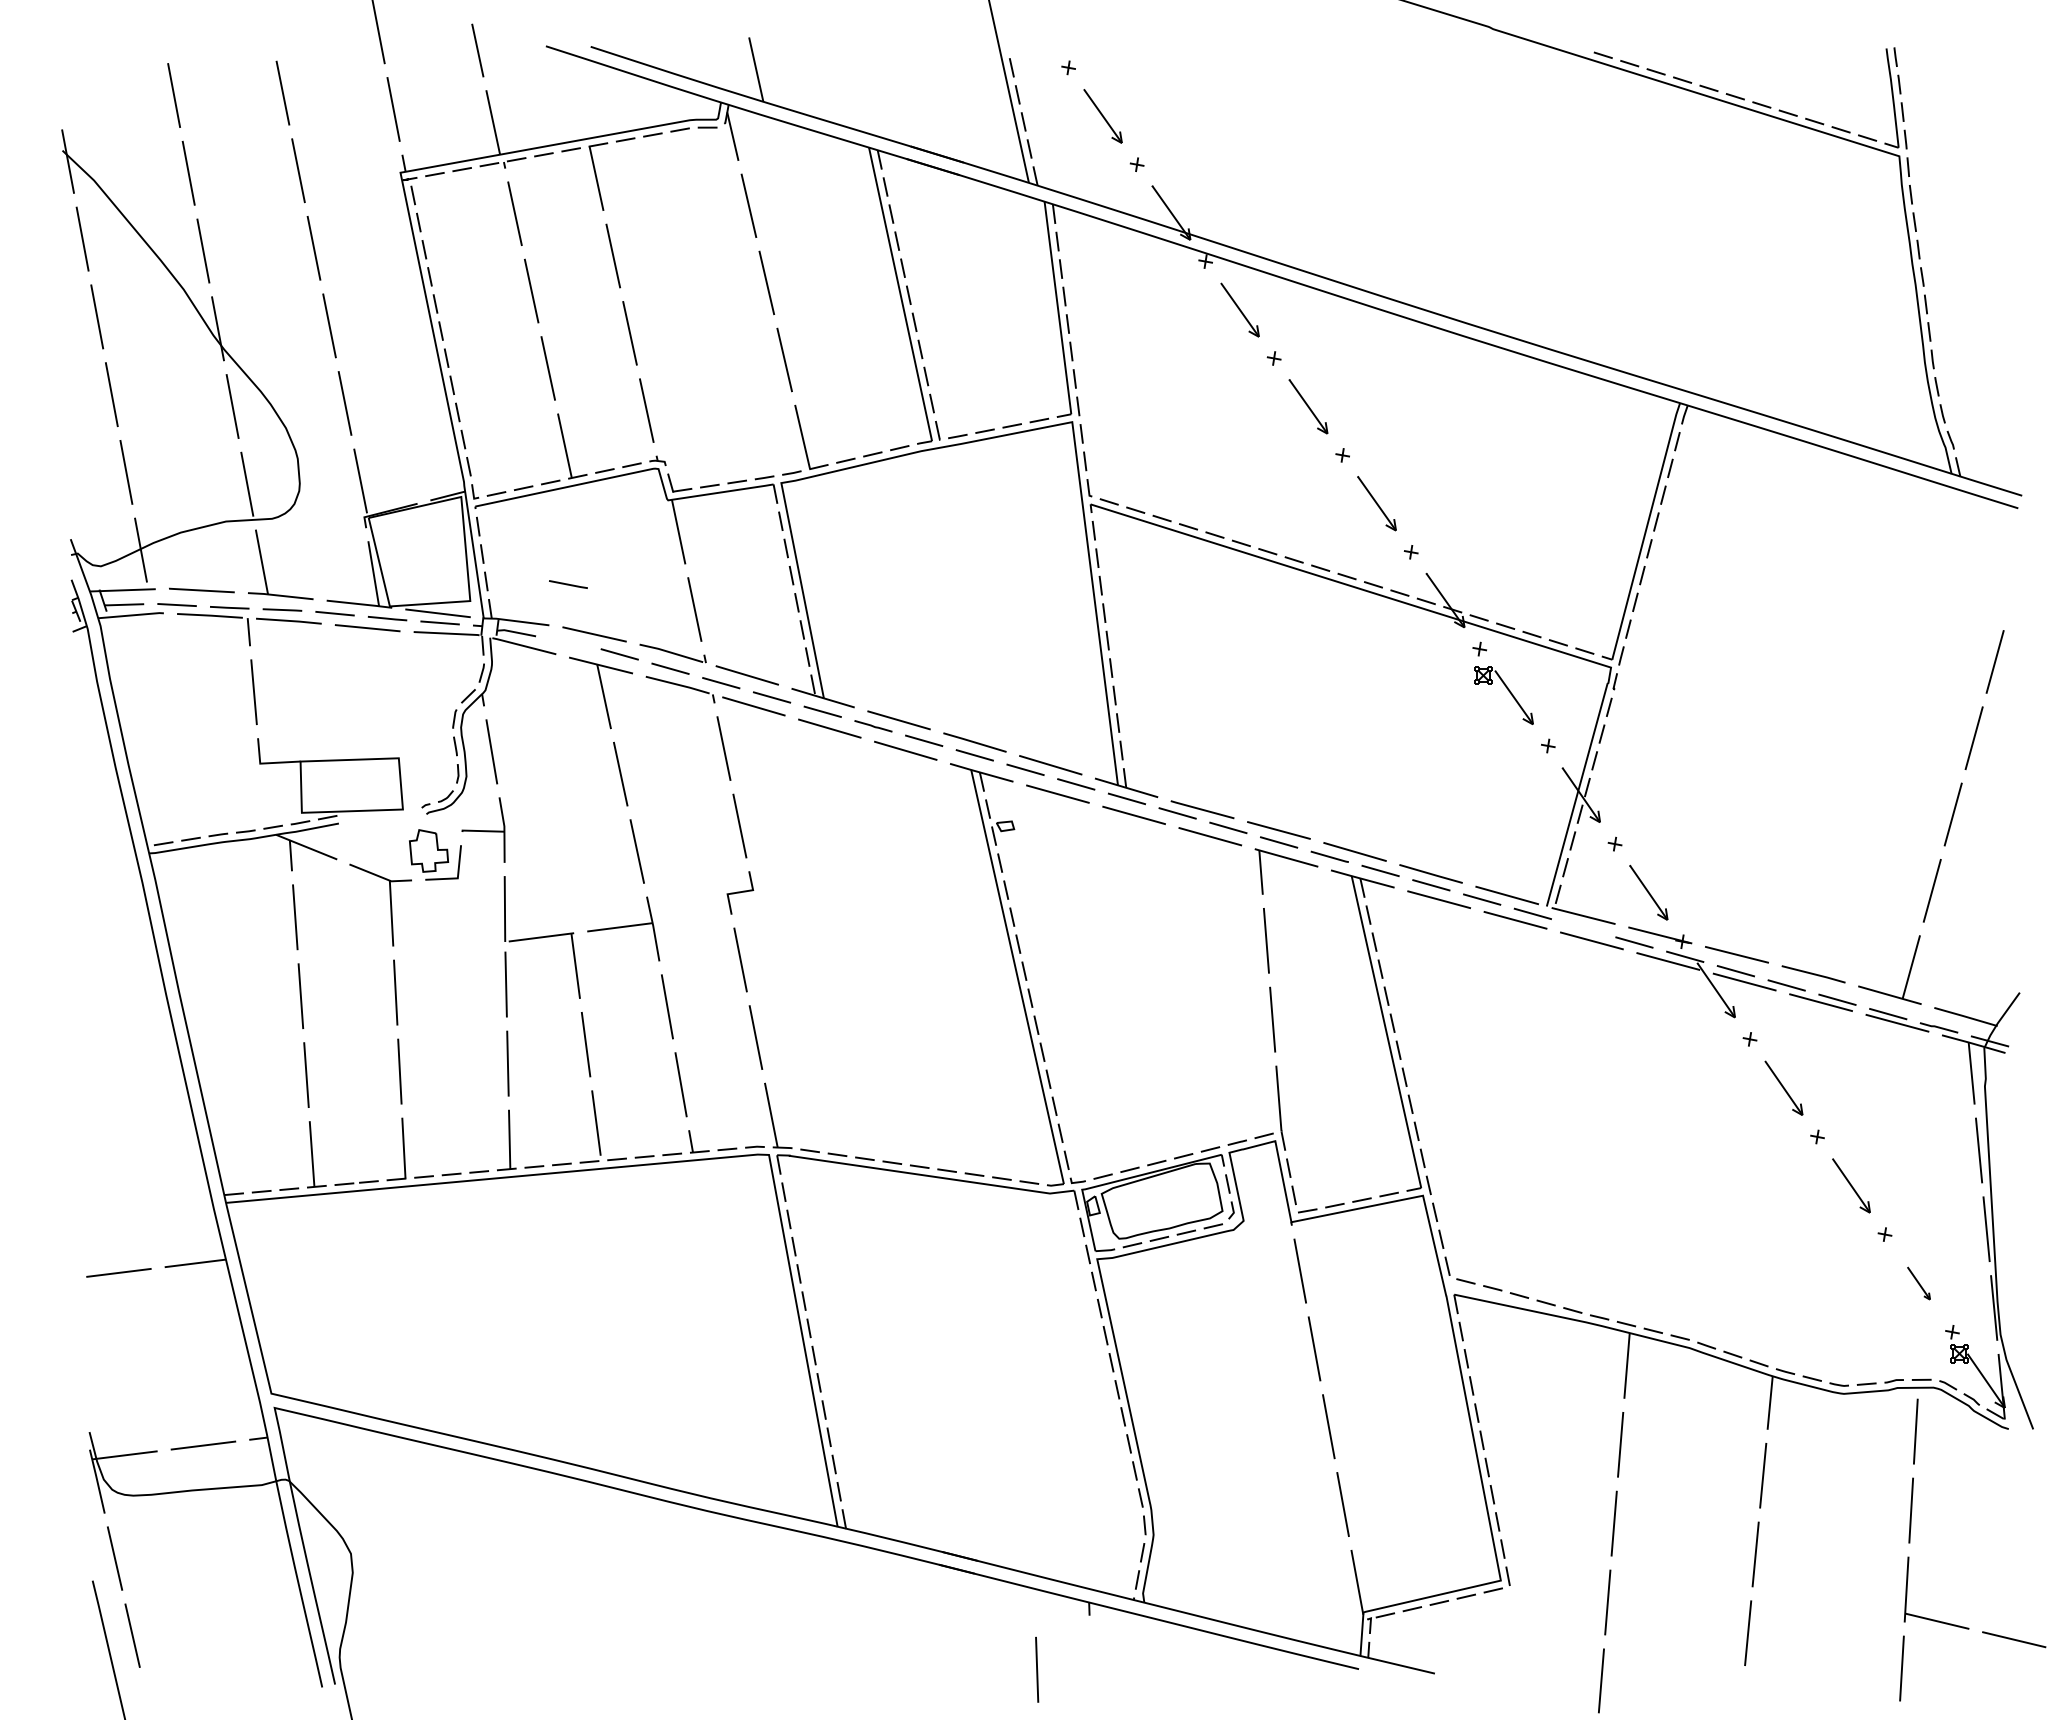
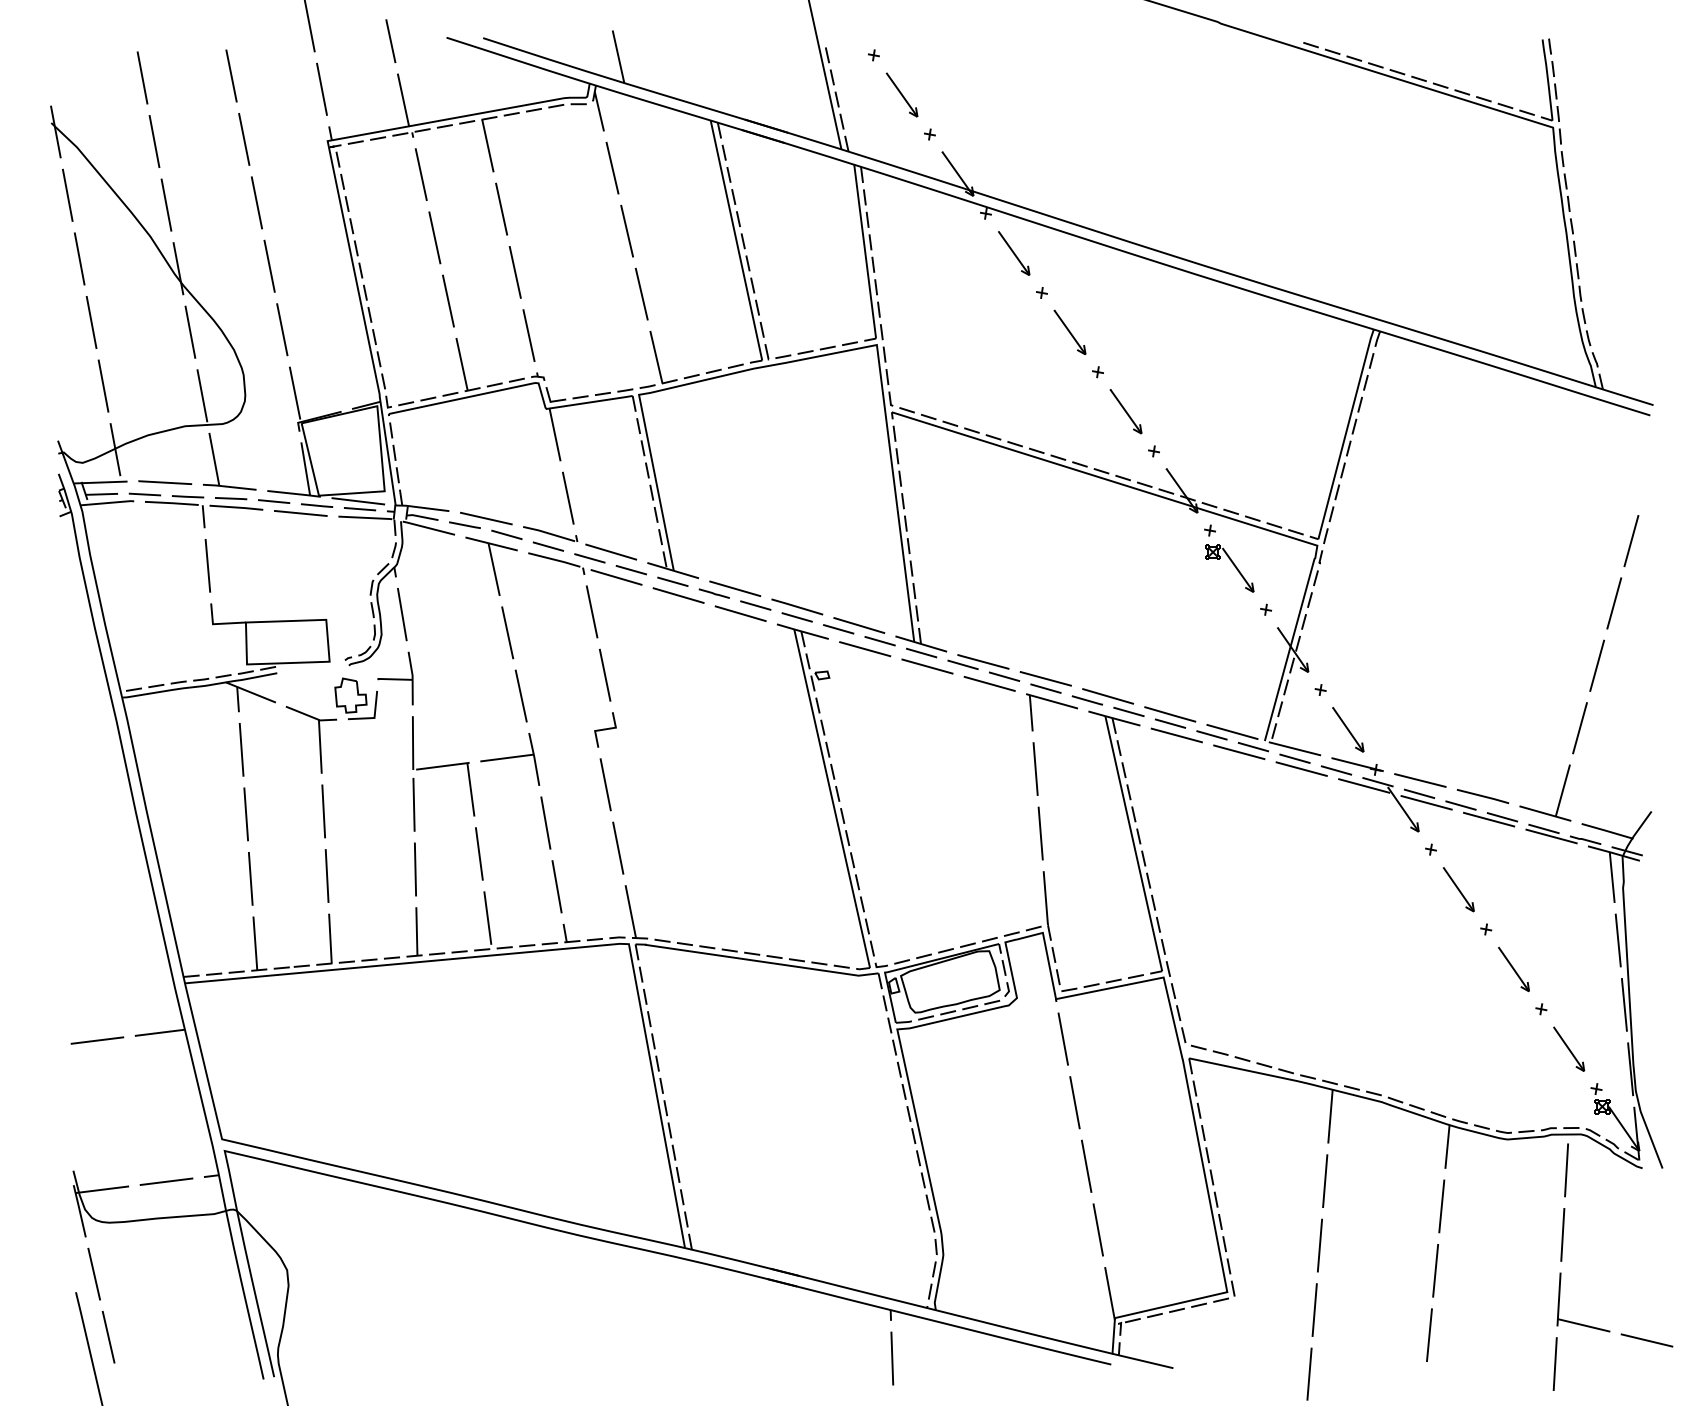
line: (568, 584) -> (464, 525), moved
line: (1583, 928) -> (1294, 759), added
part: (1918, 1283) -> (1568, 1049), size x1.67
line: (1037, 1669) -> (892, 1358), moved

